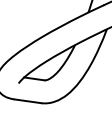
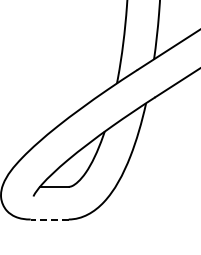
line: (27, 101) -> (49, 219), solid -> dashed

